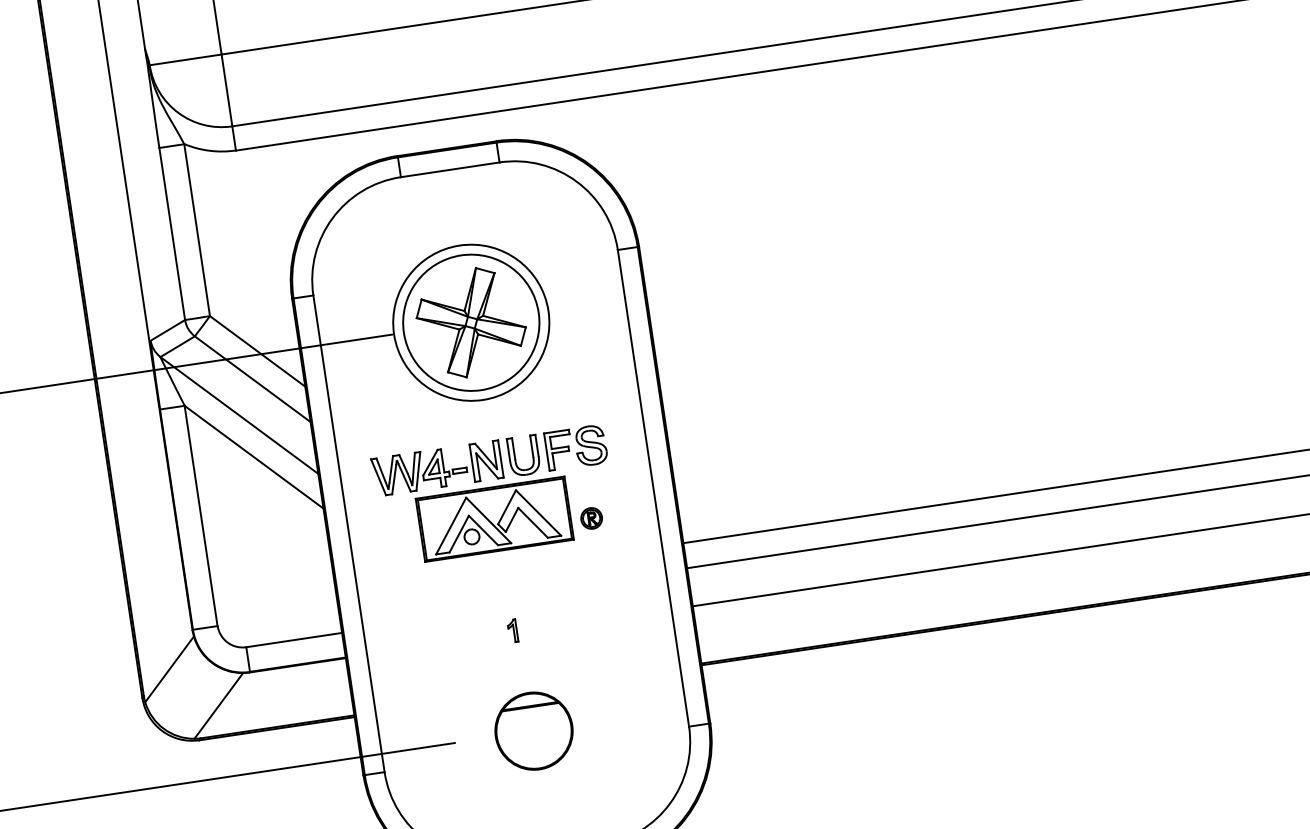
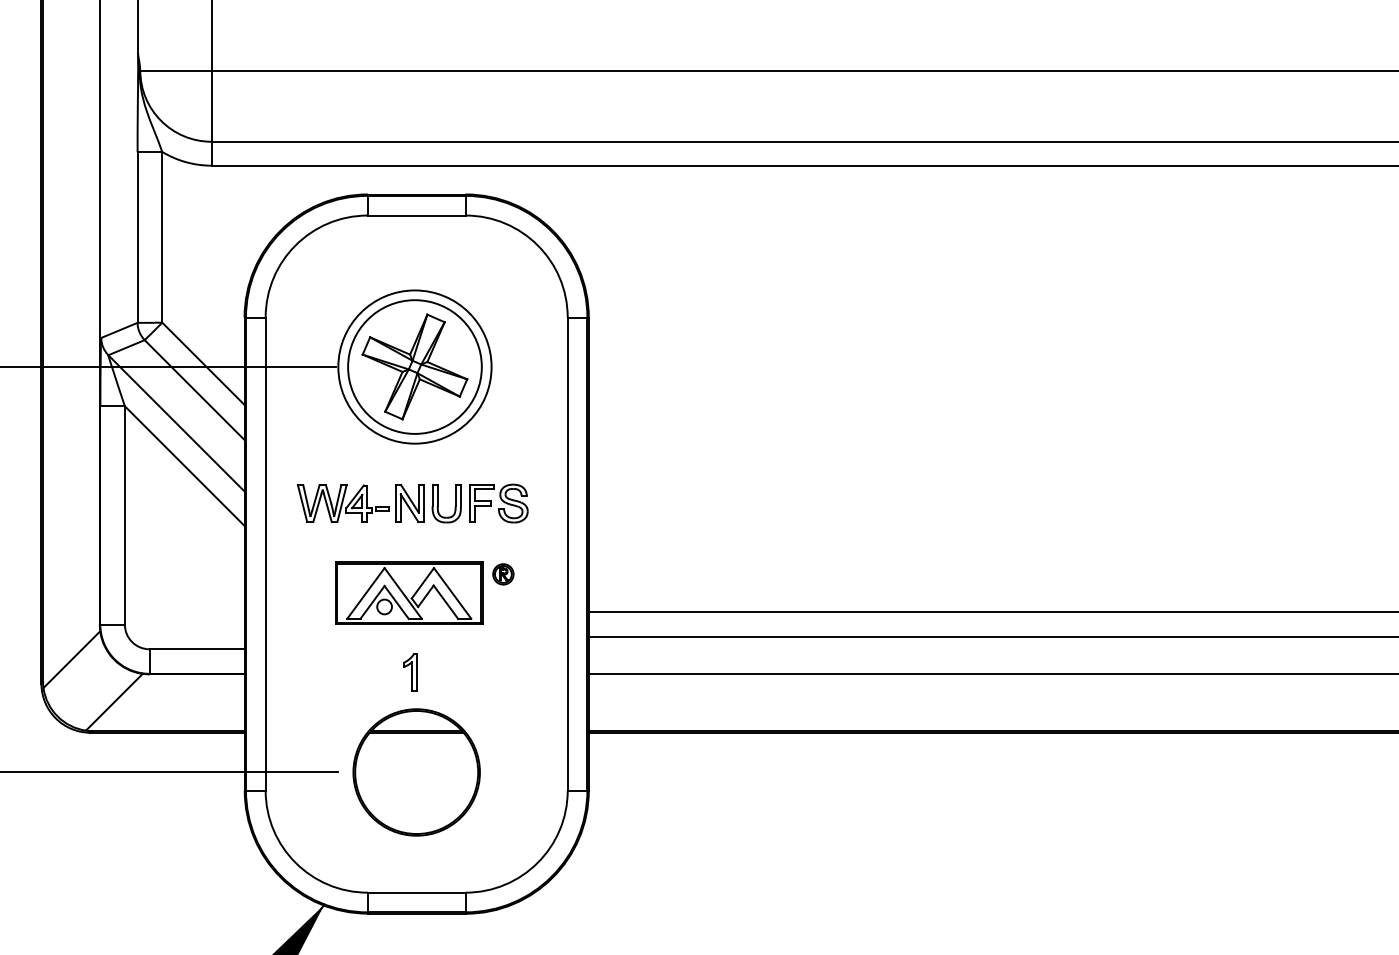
part: (494, 518) -> (409, 592), moved
part: (512, 631) -> (410, 672), size x1.67
part: (533, 731) -> (416, 772), size x1.67

